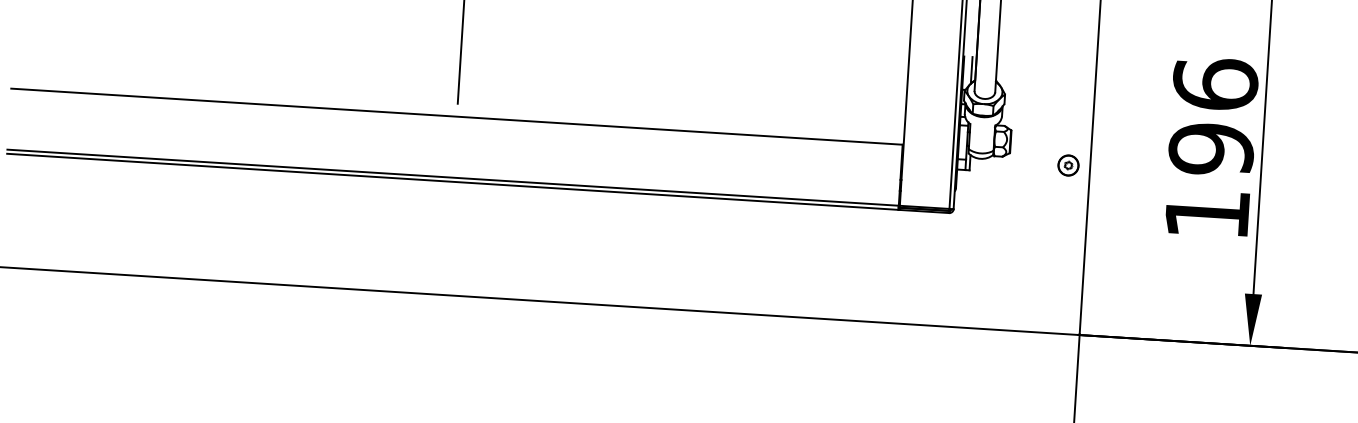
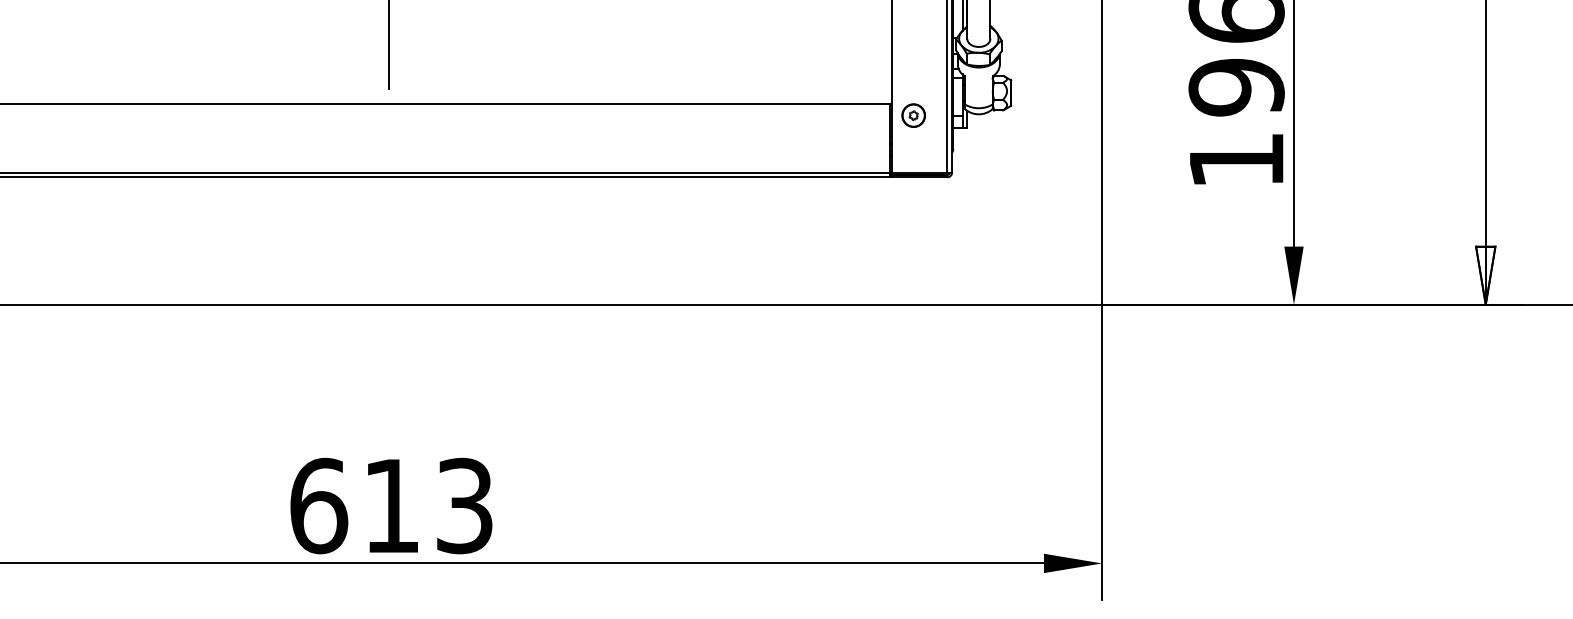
part: (1068, 165) -> (913, 115), moved

